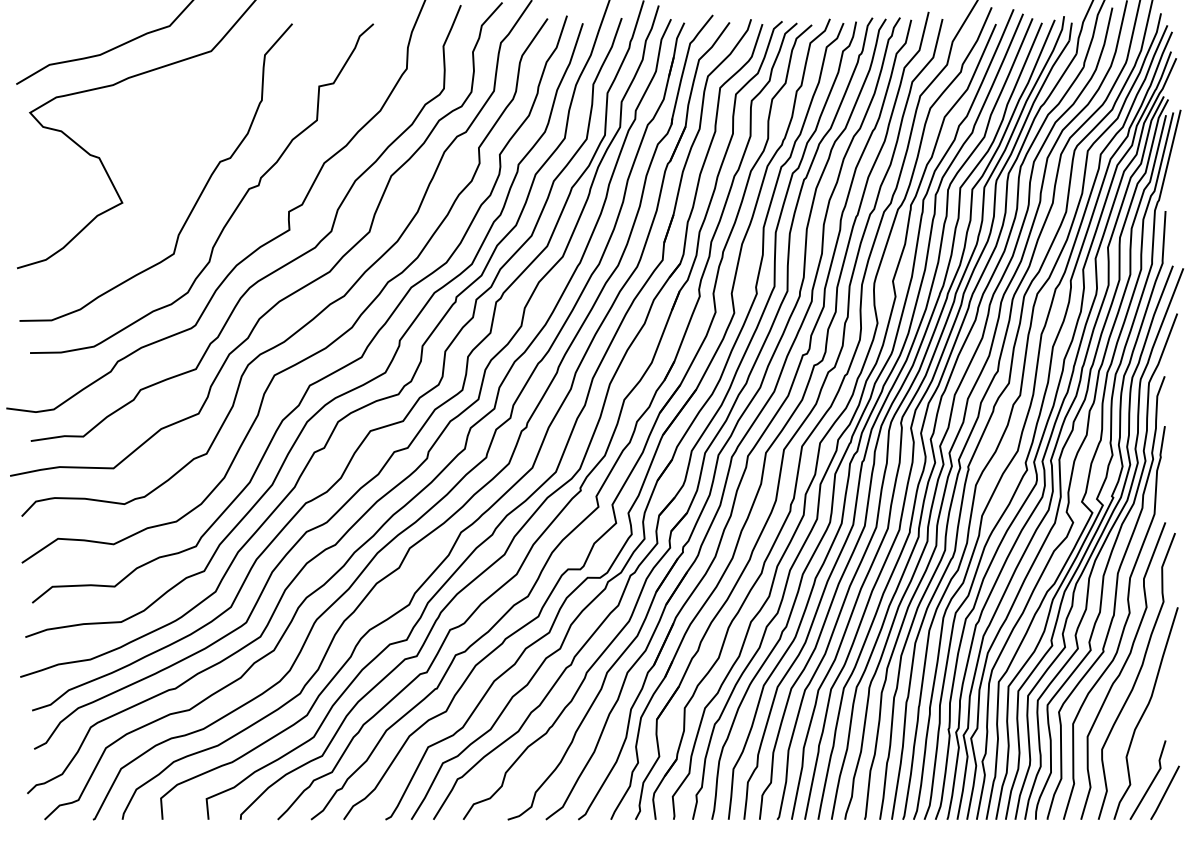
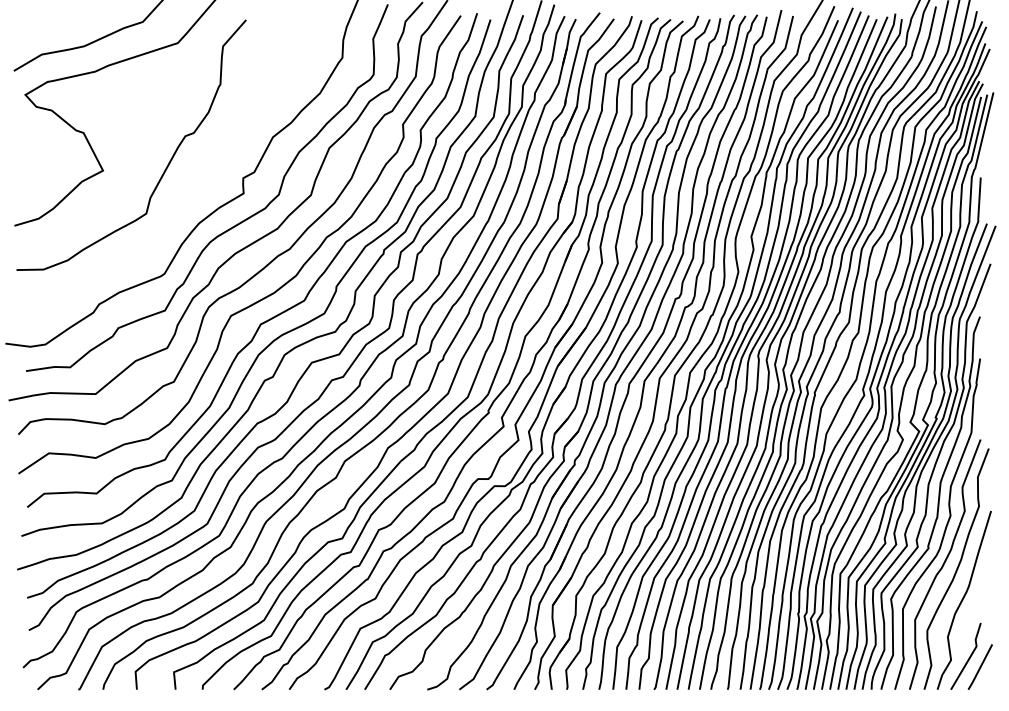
curve: (233, 210) -> (196, 177), removed

